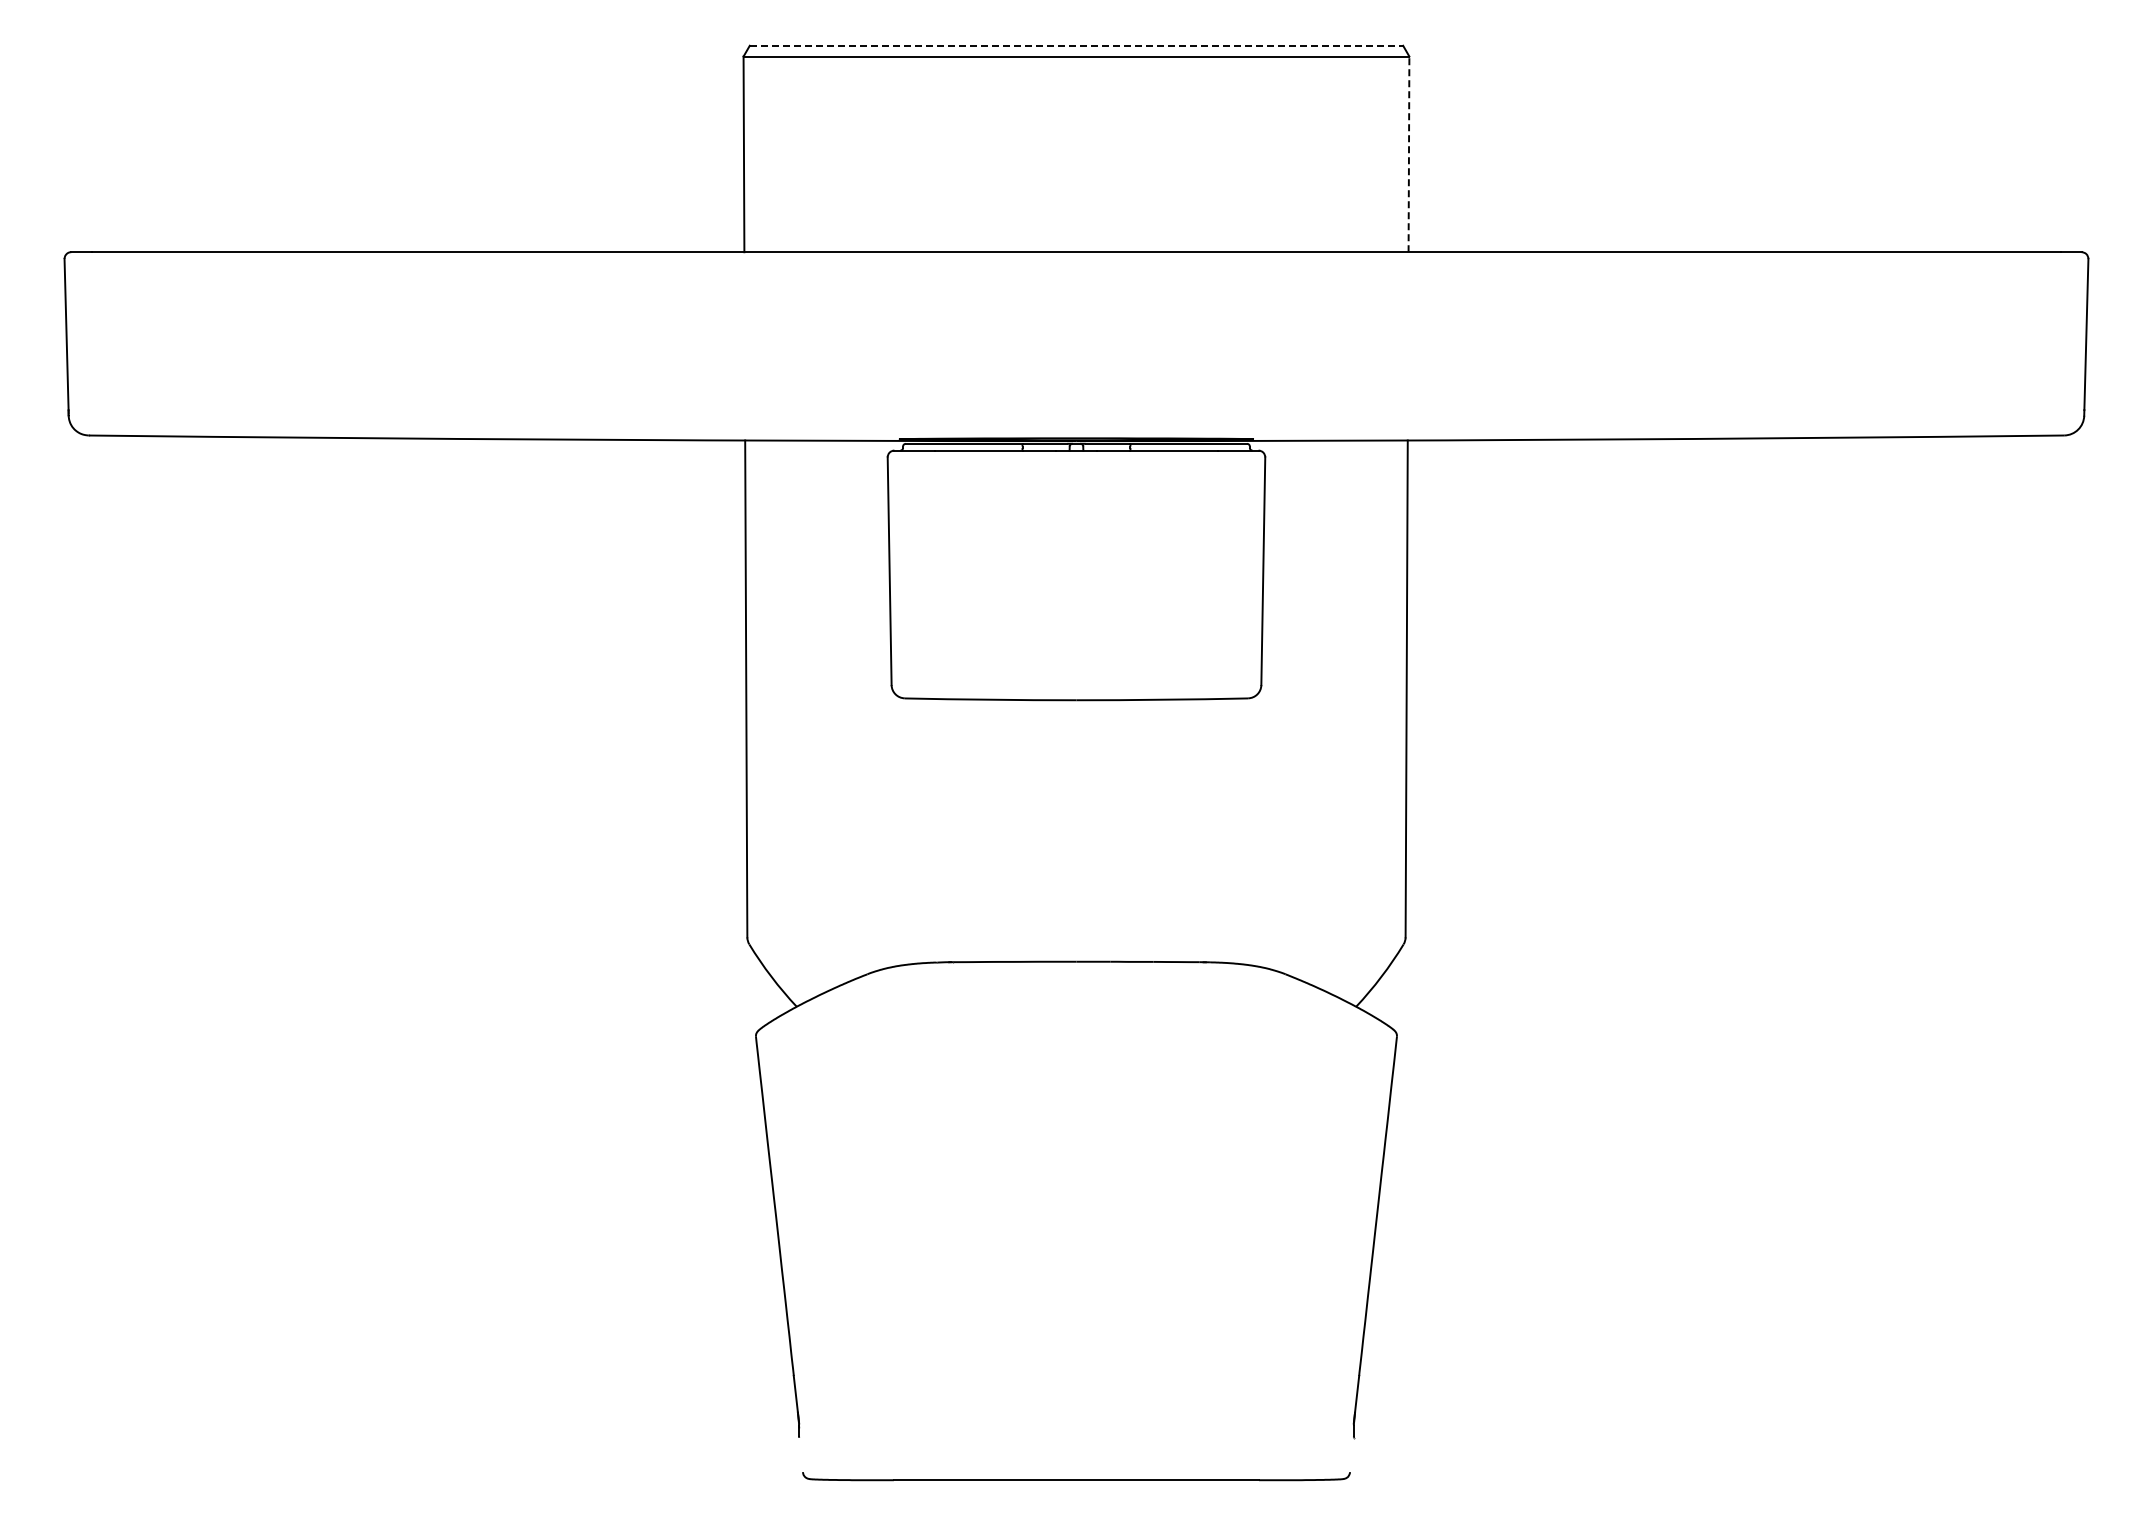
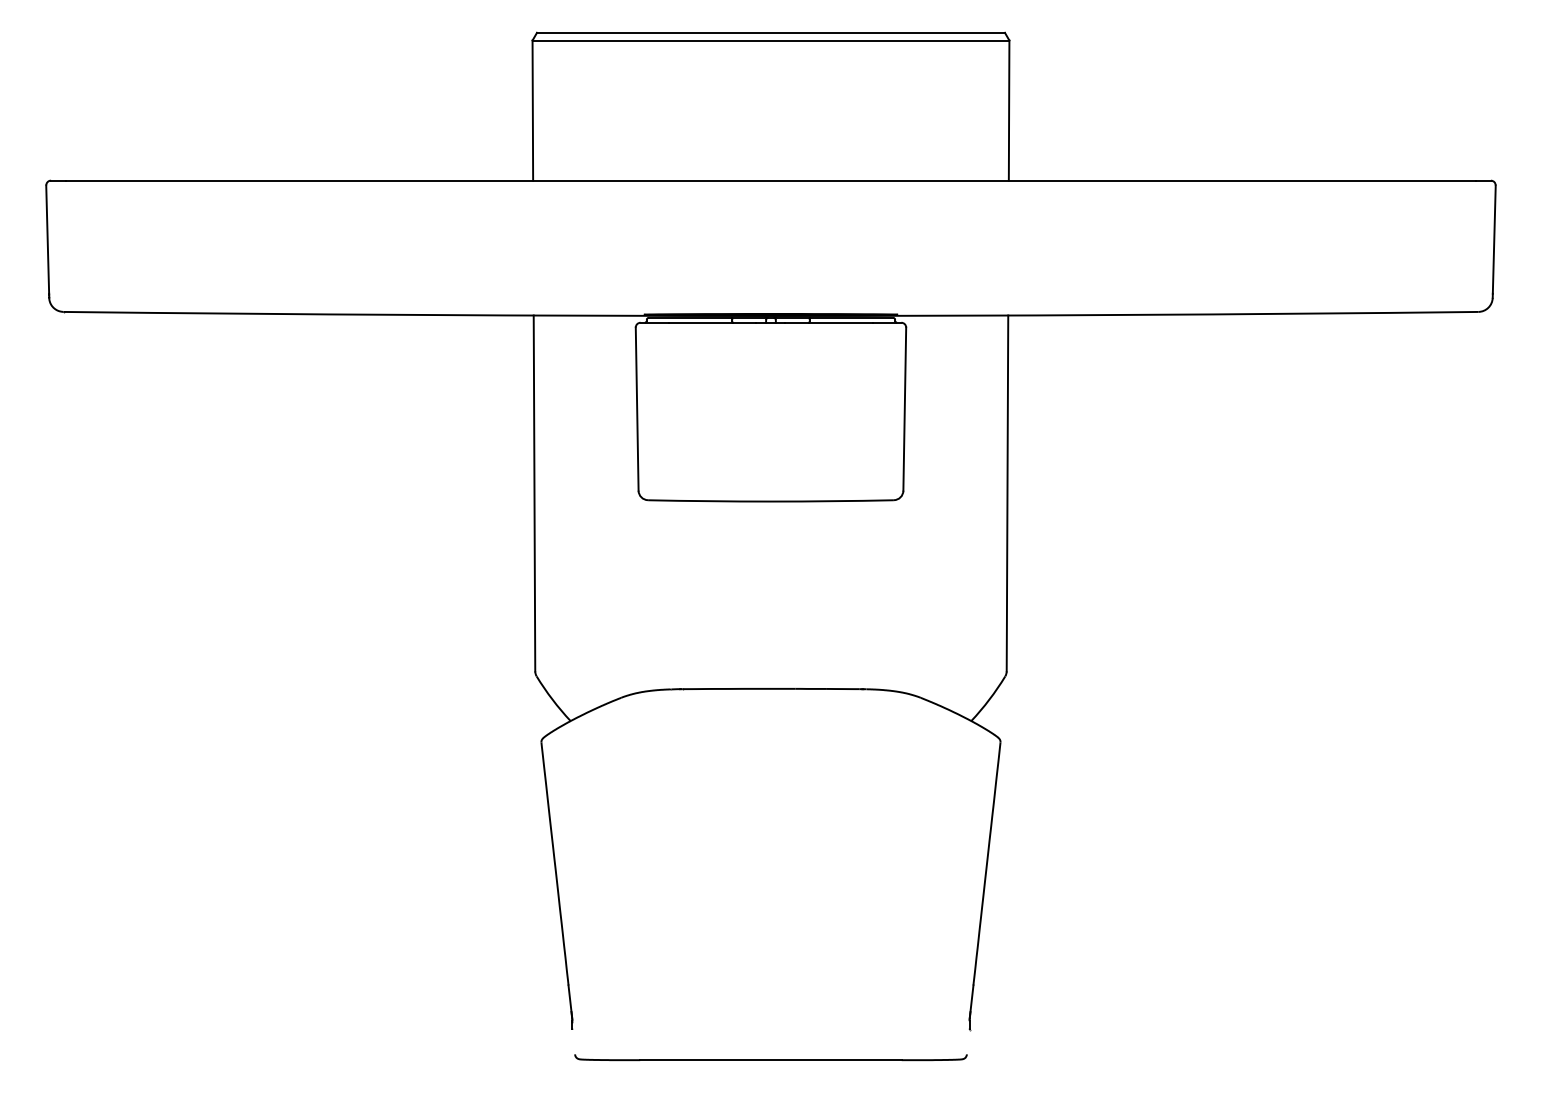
line: (1076, 45) -> (771, 32), dashed -> solid
line: (1408, 154) -> (1008, 110), dashed -> solid

